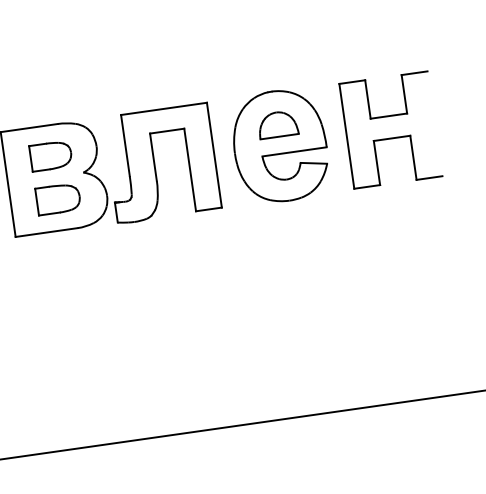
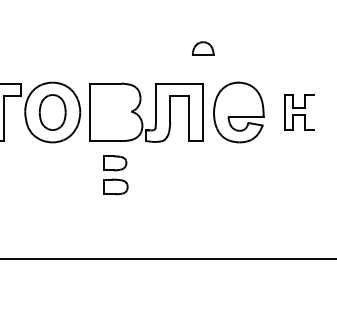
part: (278, 123) -> (203, 48), moved
part: (389, 130) -> (298, 112), size x0.6
part: (54, 178) -> (115, 175), moved

